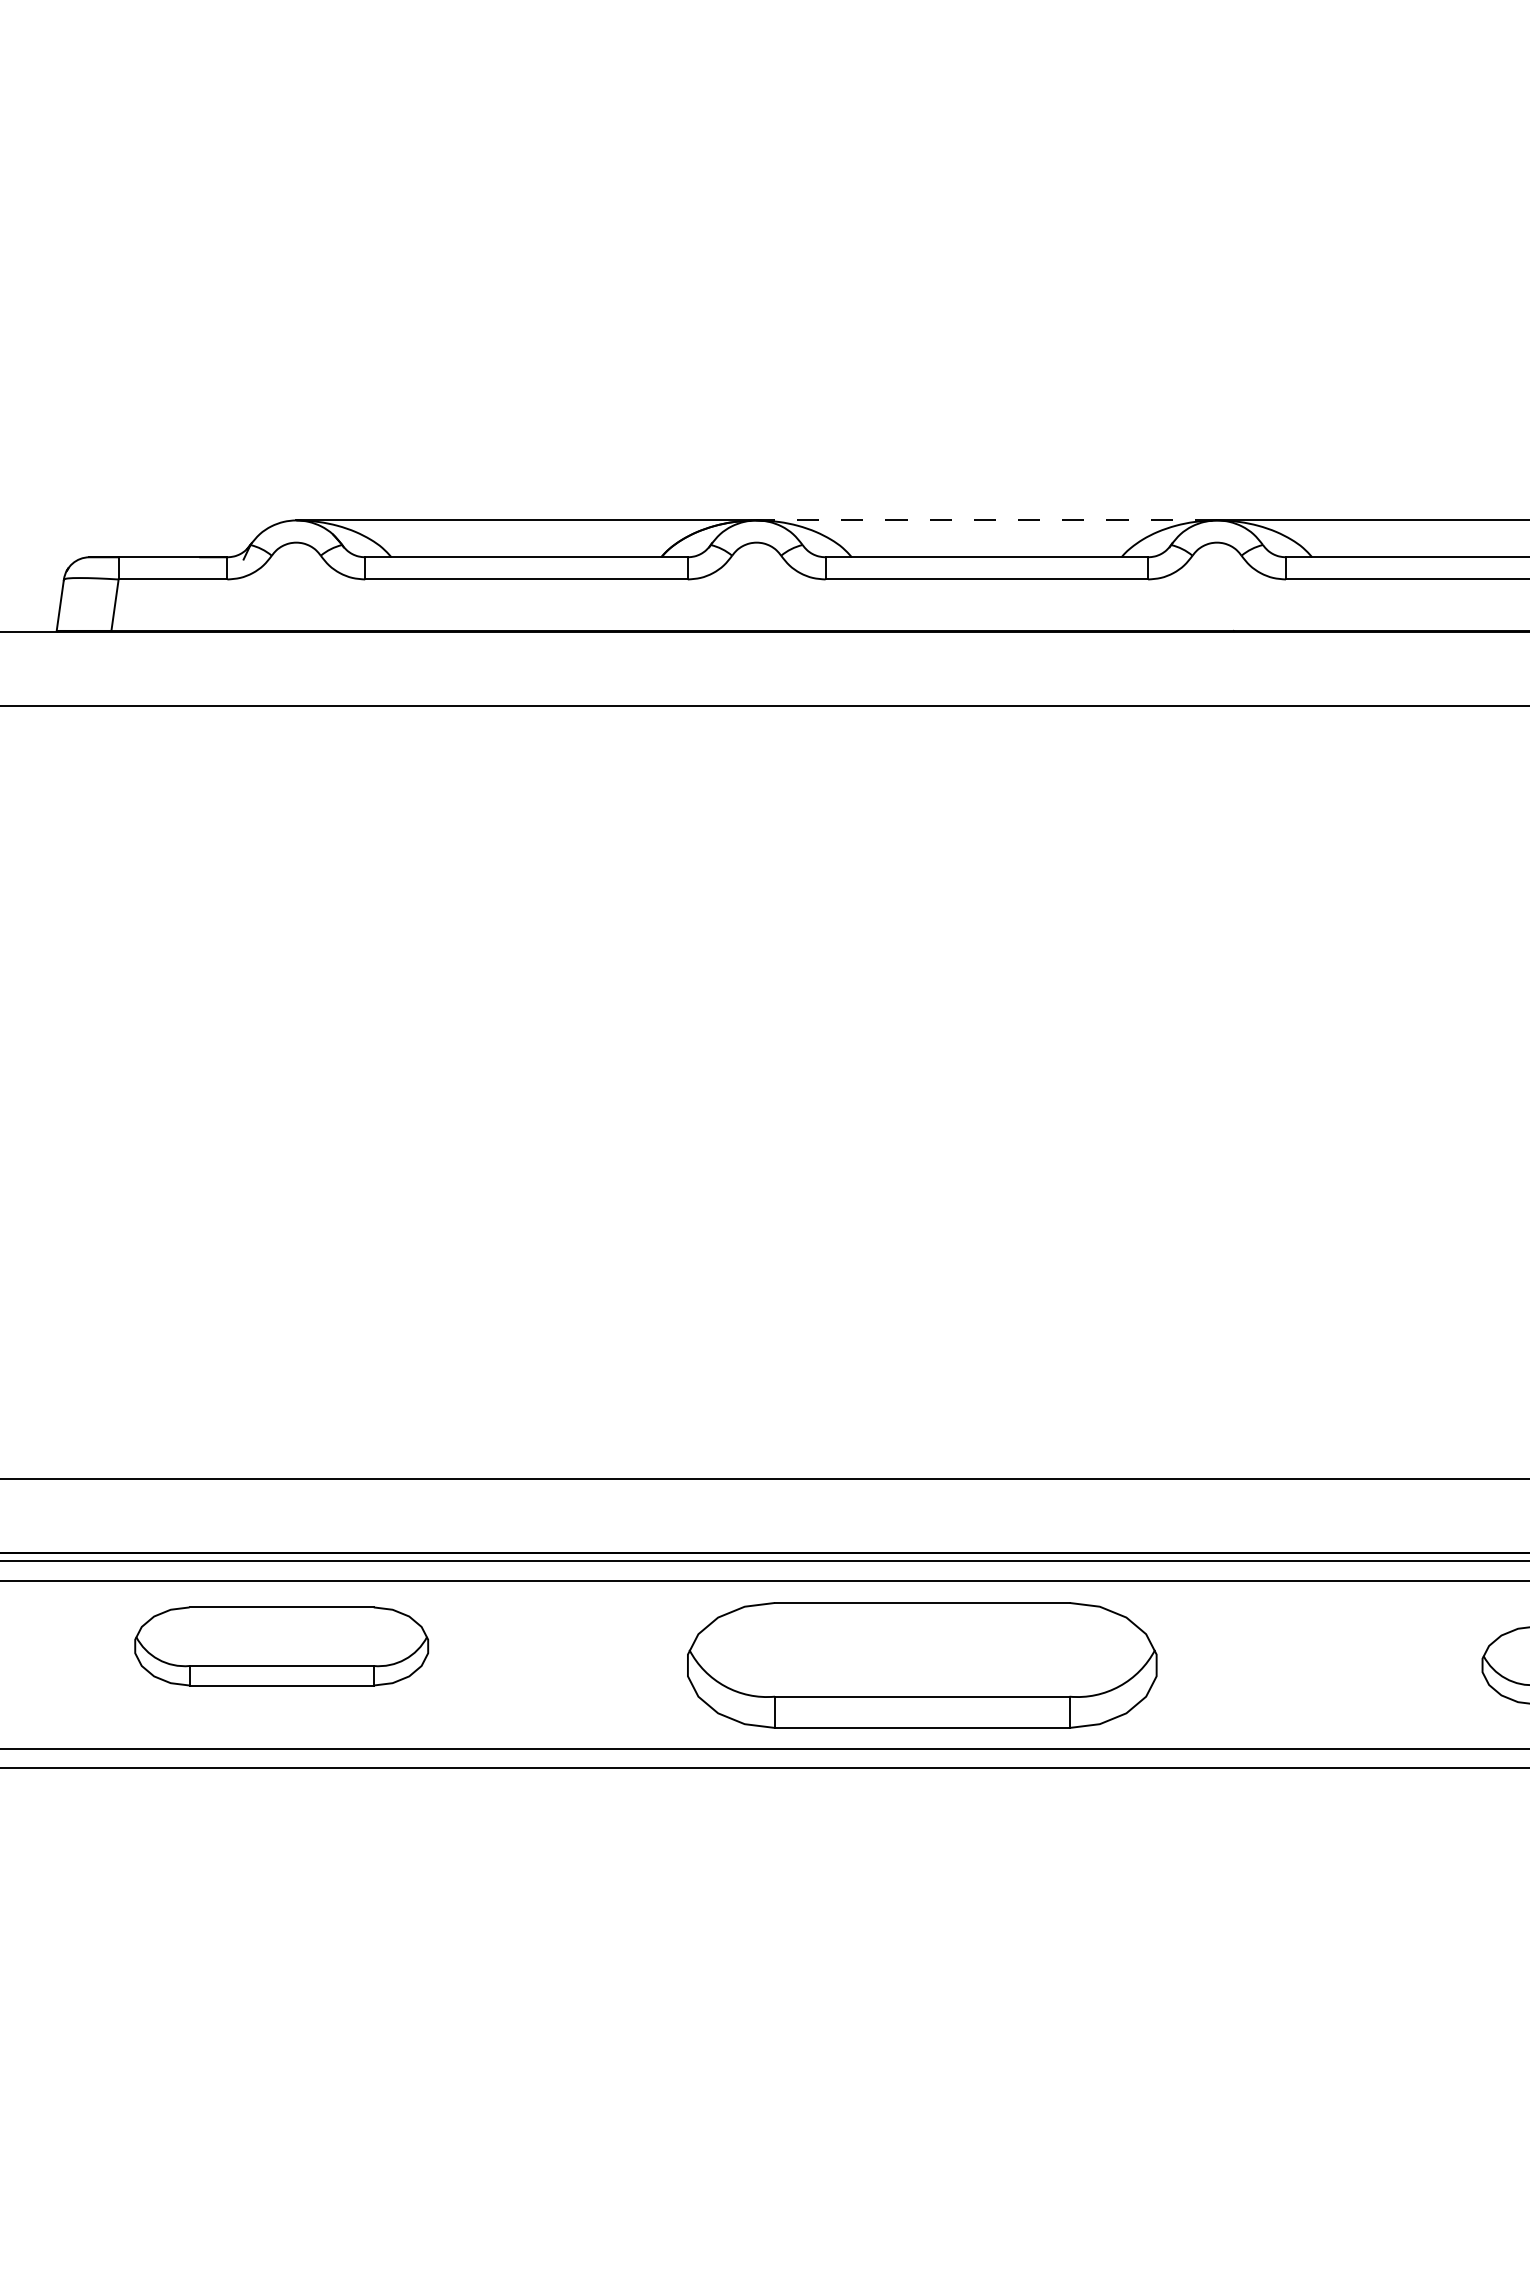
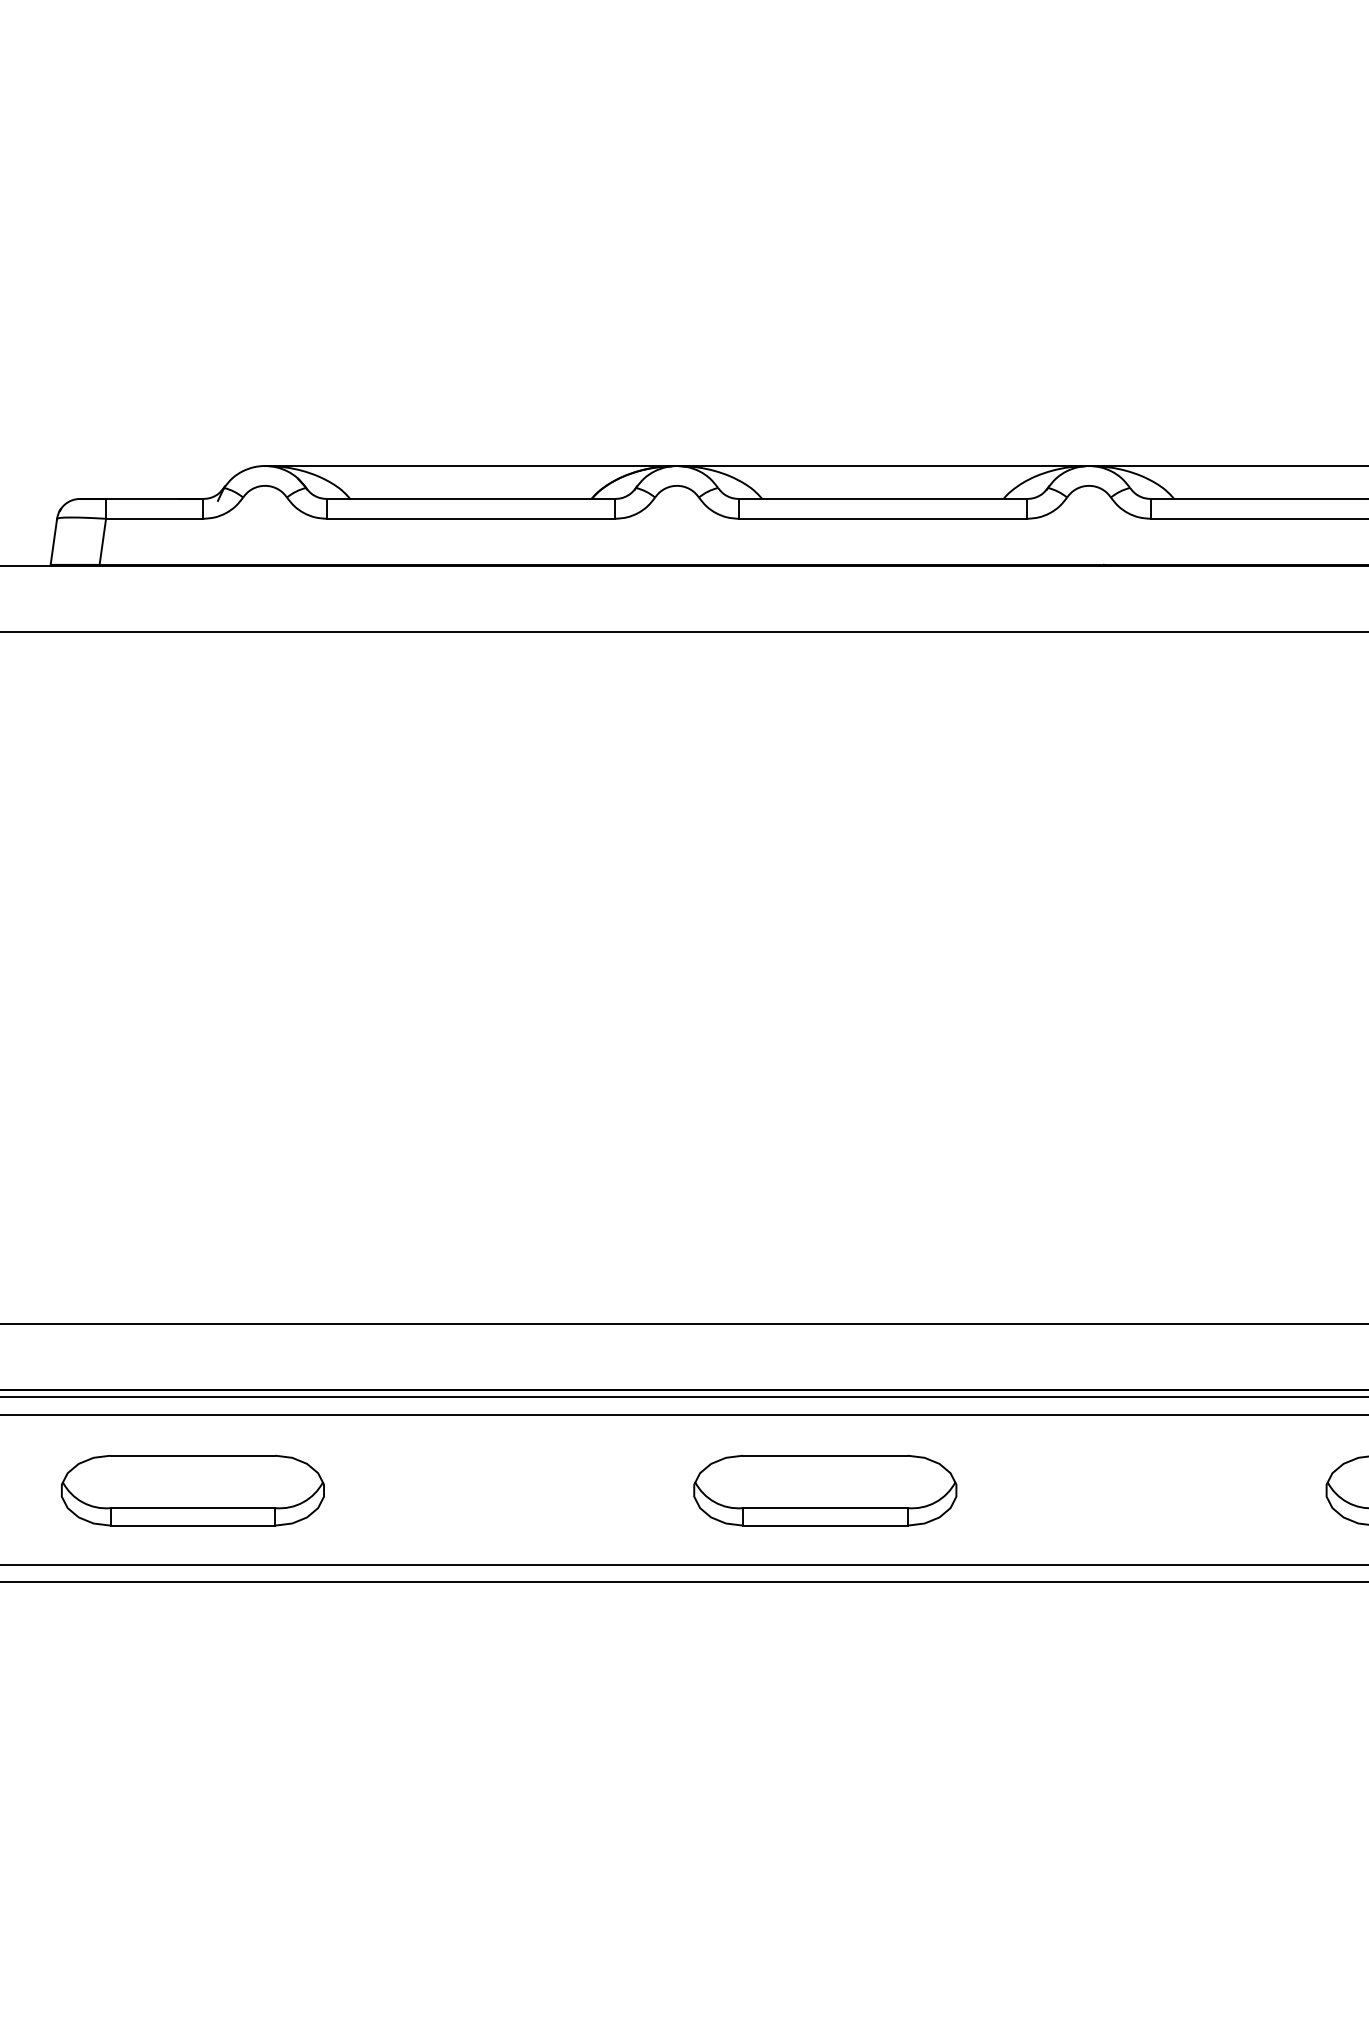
line: (986, 520) -> (882, 466), dashed -> solid
part: (281, 1646) -> (192, 1490), moved
part: (922, 1665) -> (825, 1490), size x0.62

